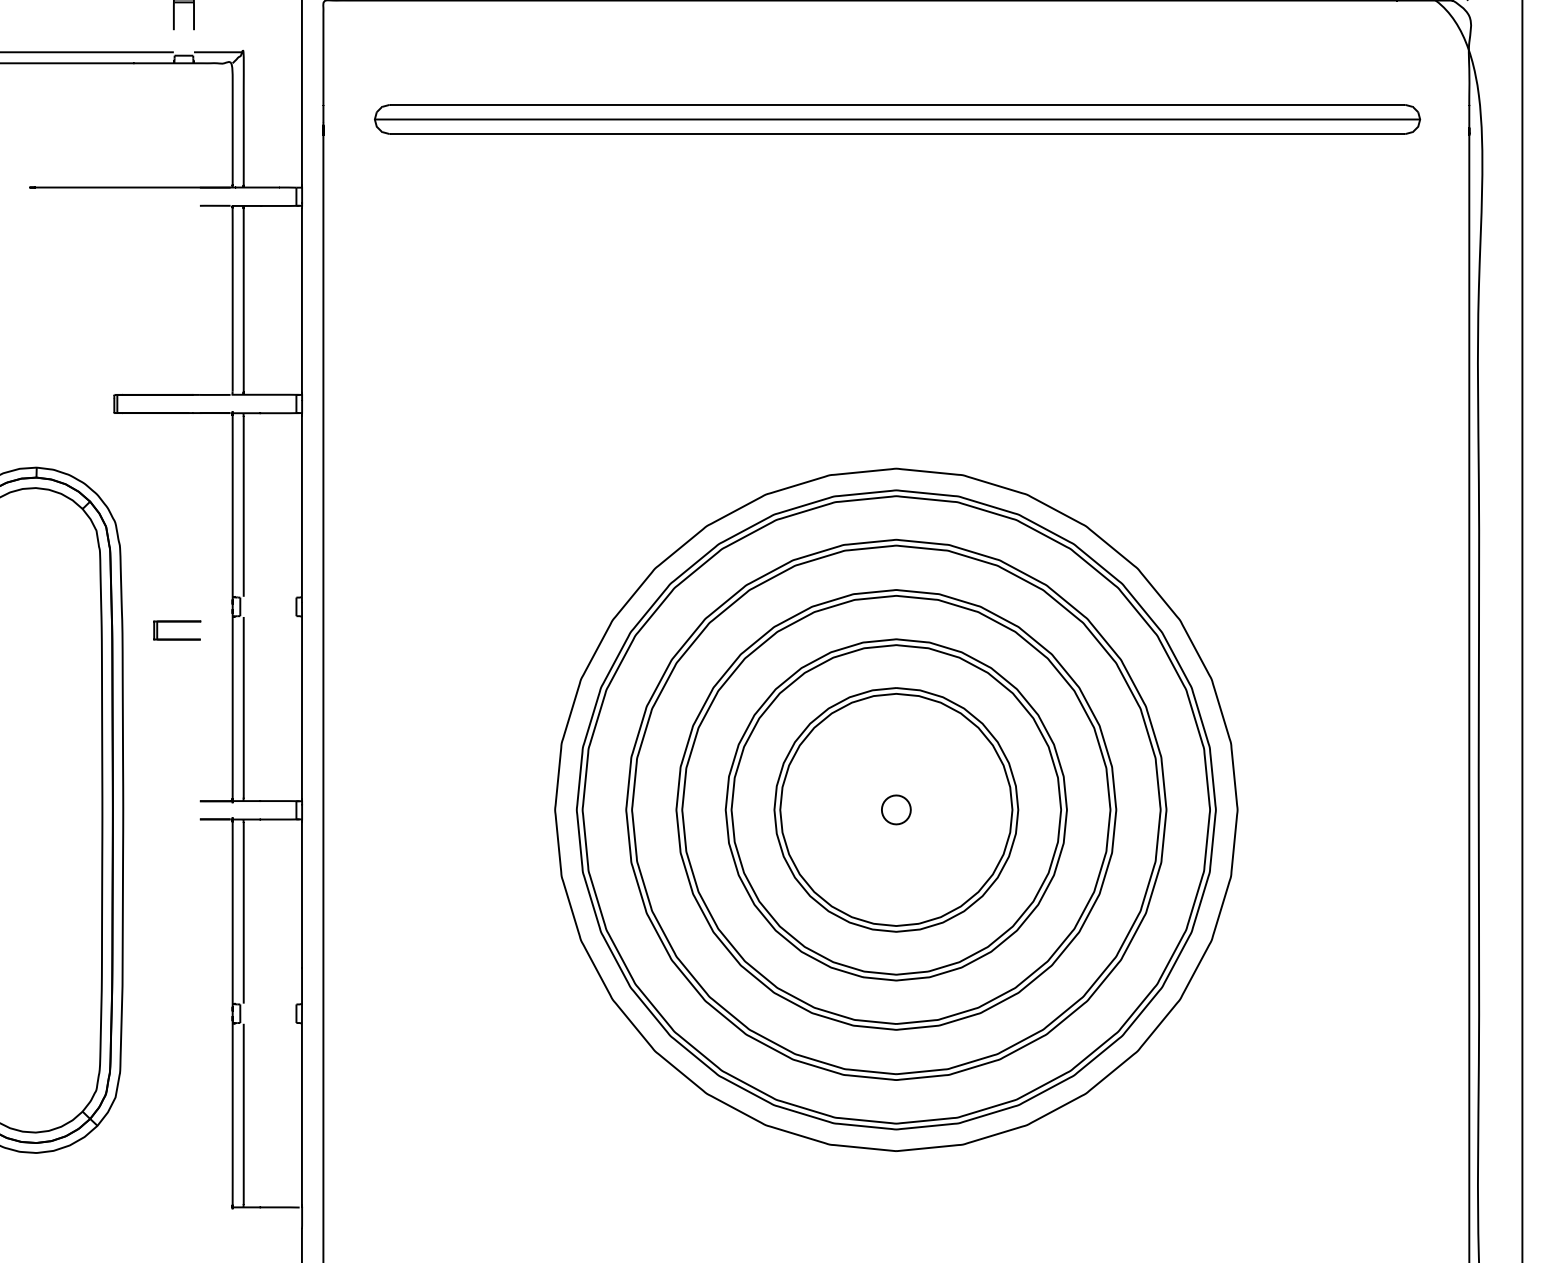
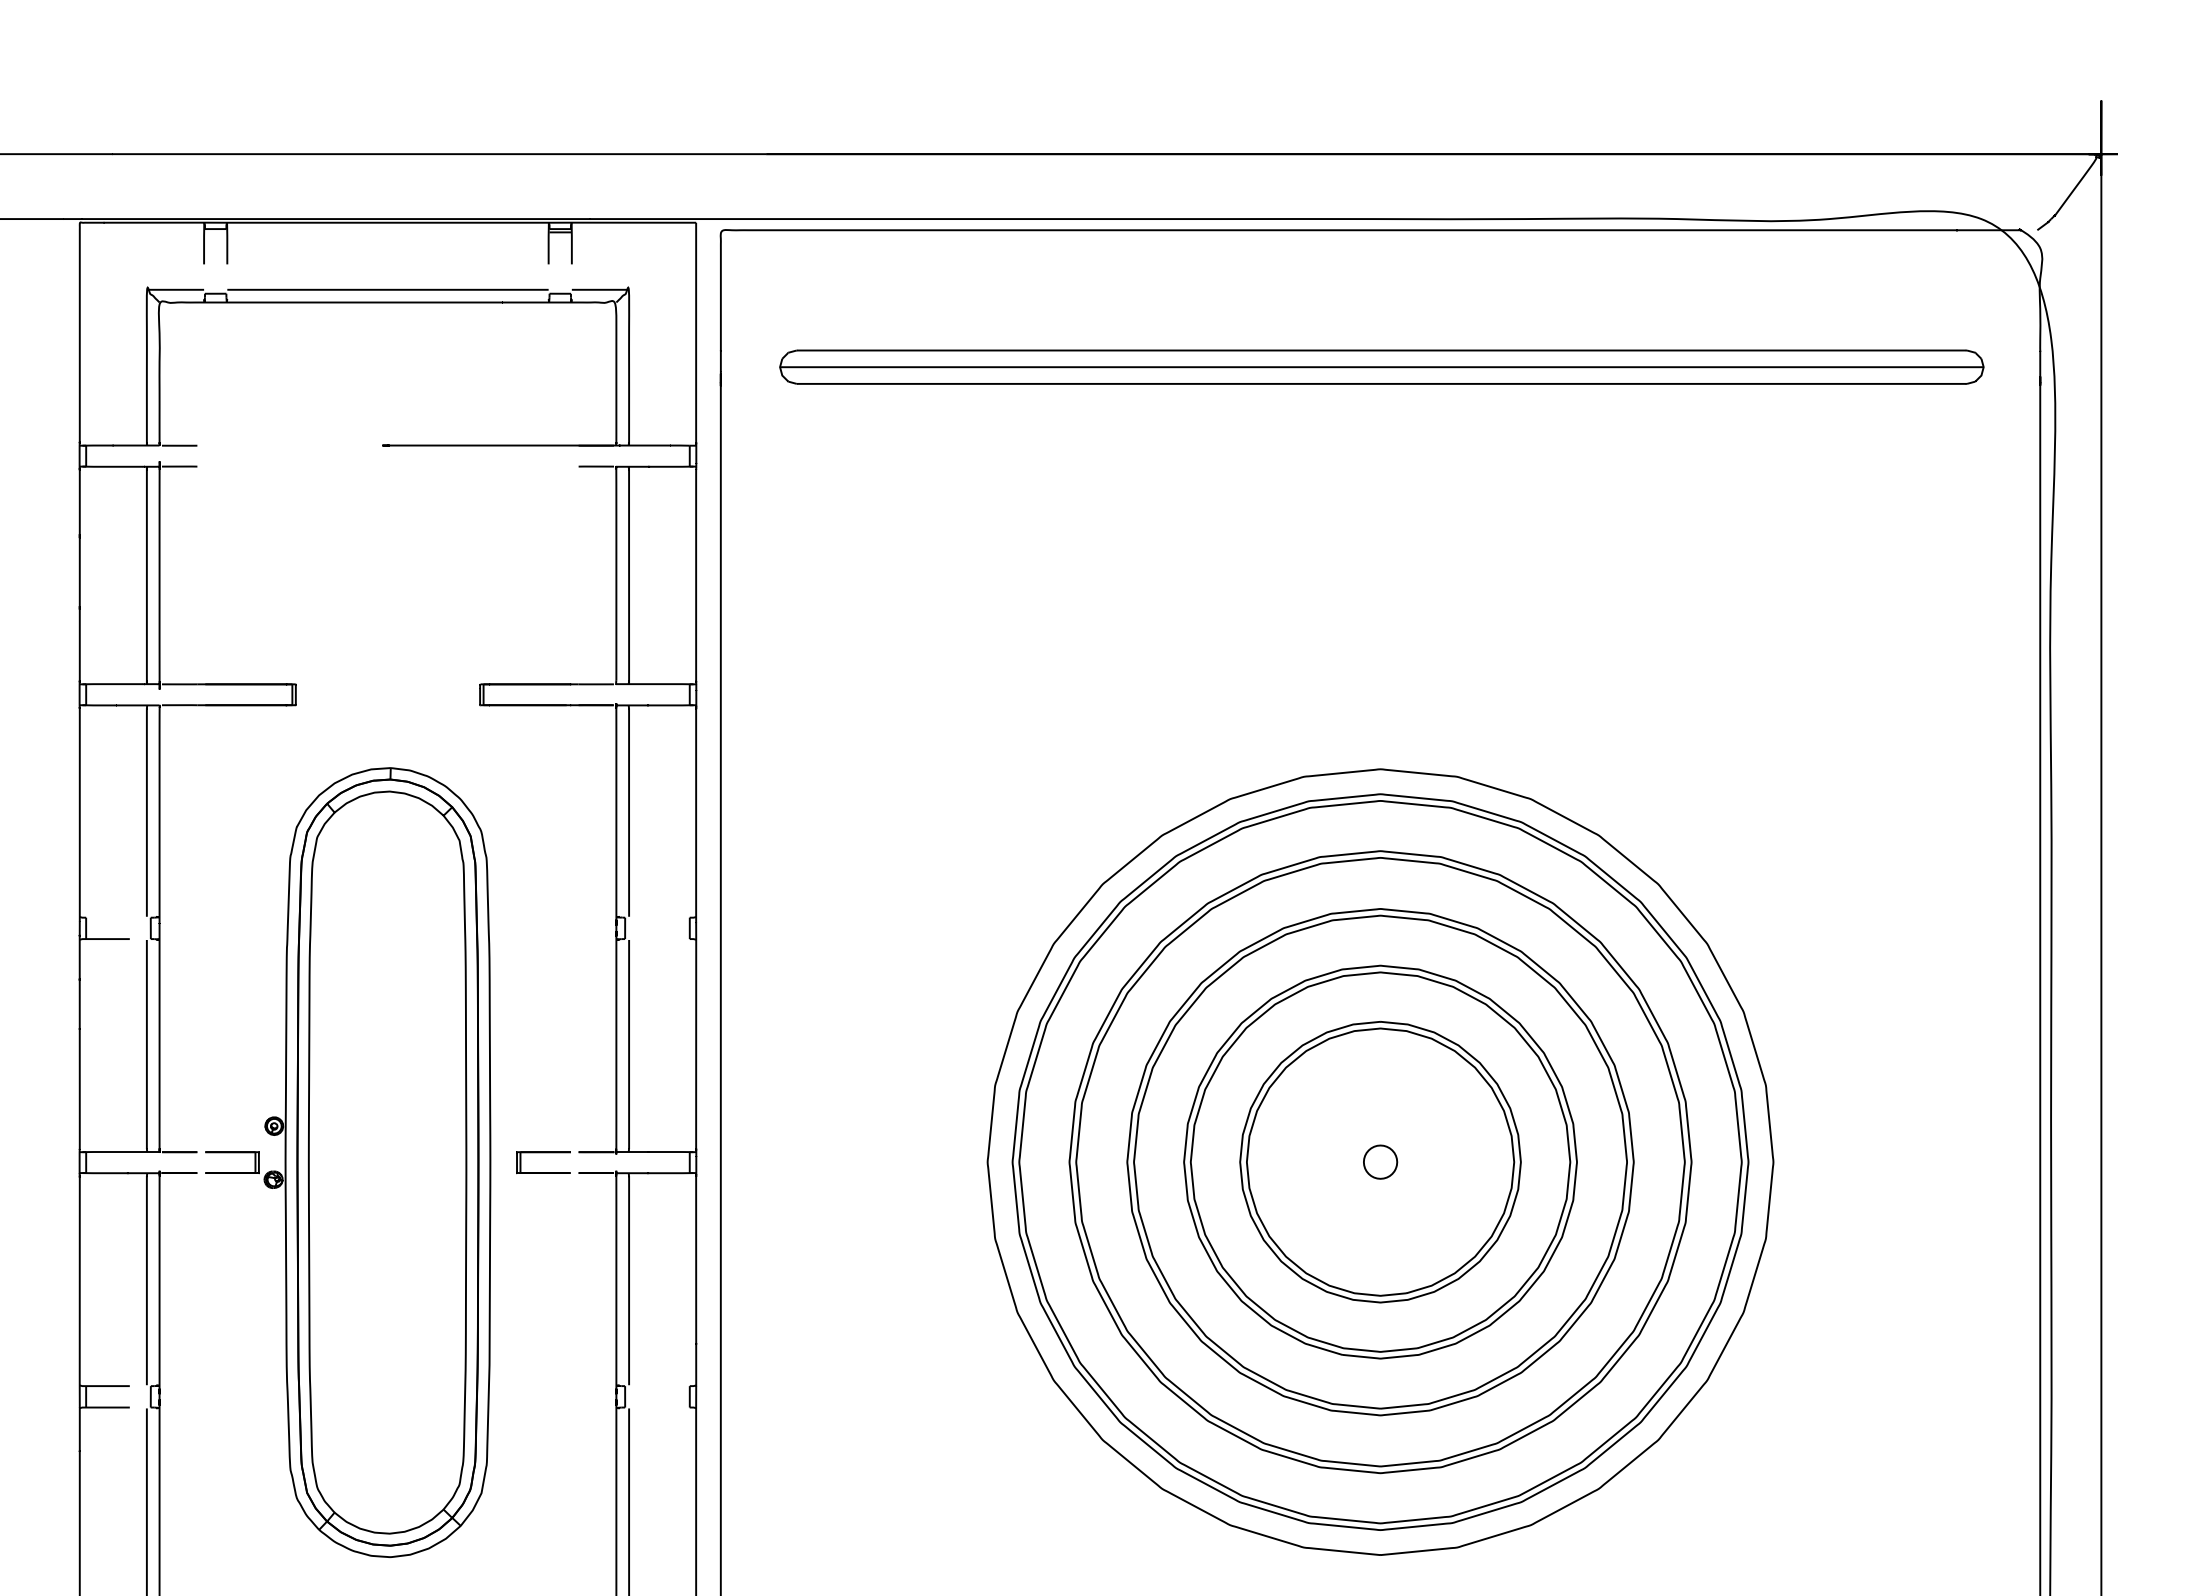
part: (177, 622) -> (543, 1153), moved

